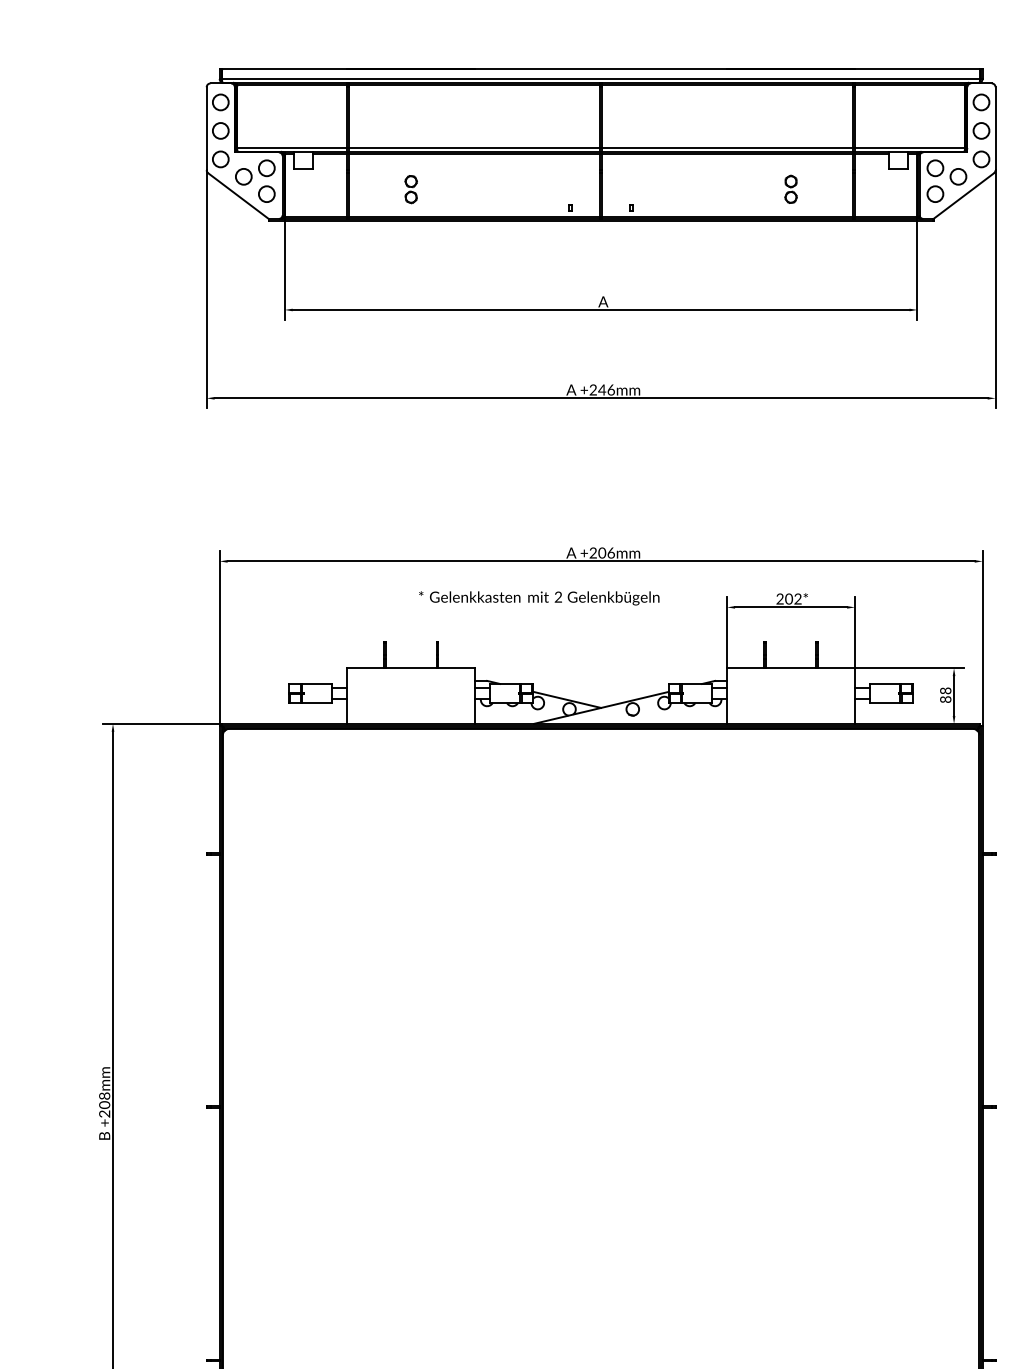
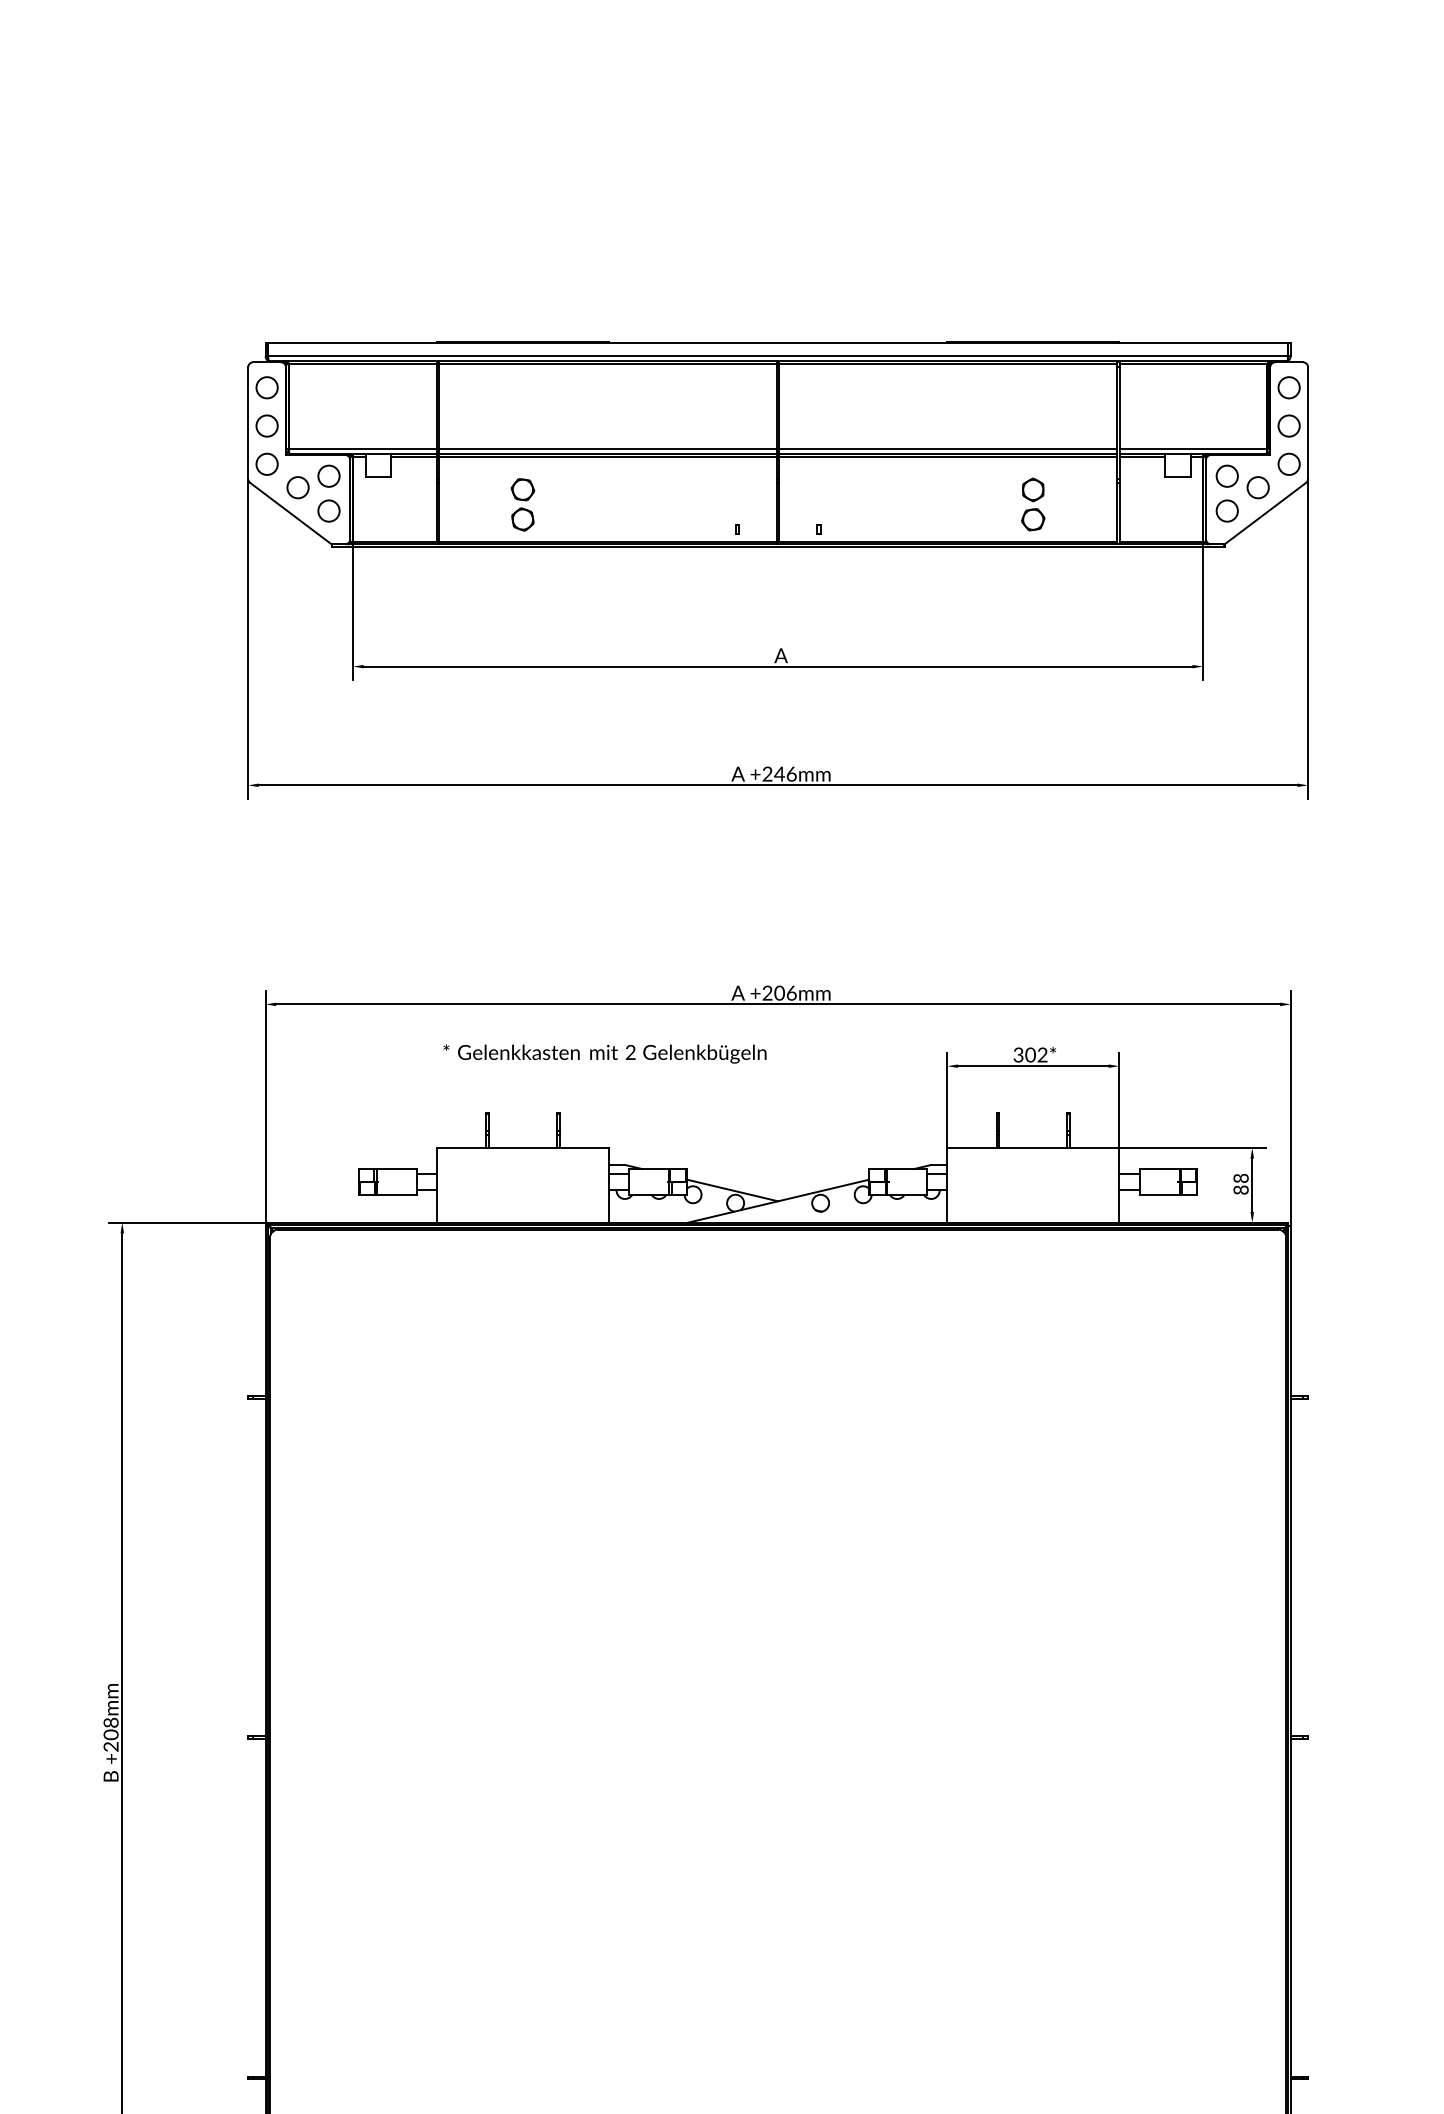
part: (410, 189) -> (522, 504), size x1.4
part: (791, 189) -> (1033, 504), size x1.4
text: (538, 597) -> (604, 1053), moved
text: (780, 600) -> (1018, 1057), 202* -> 302*

